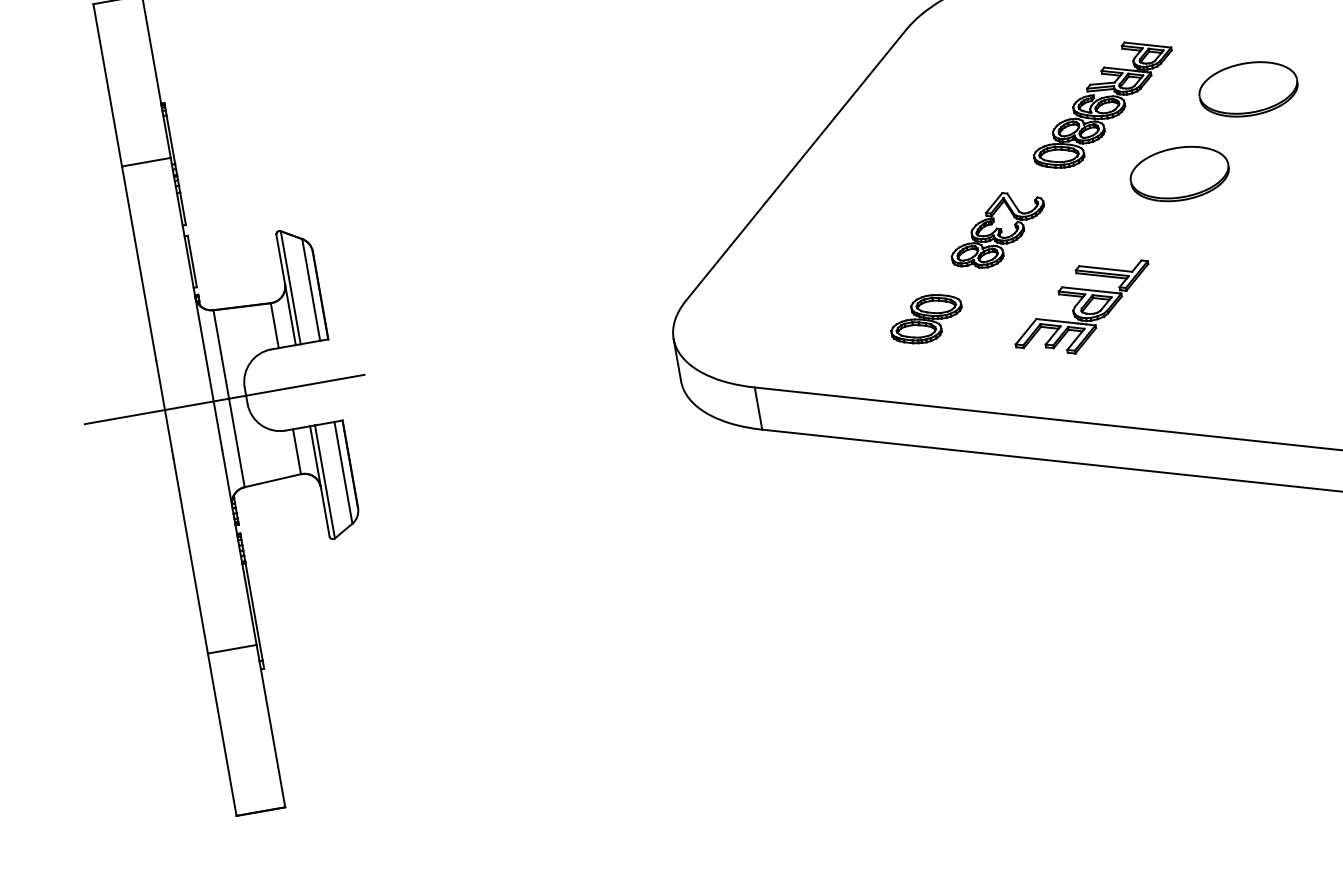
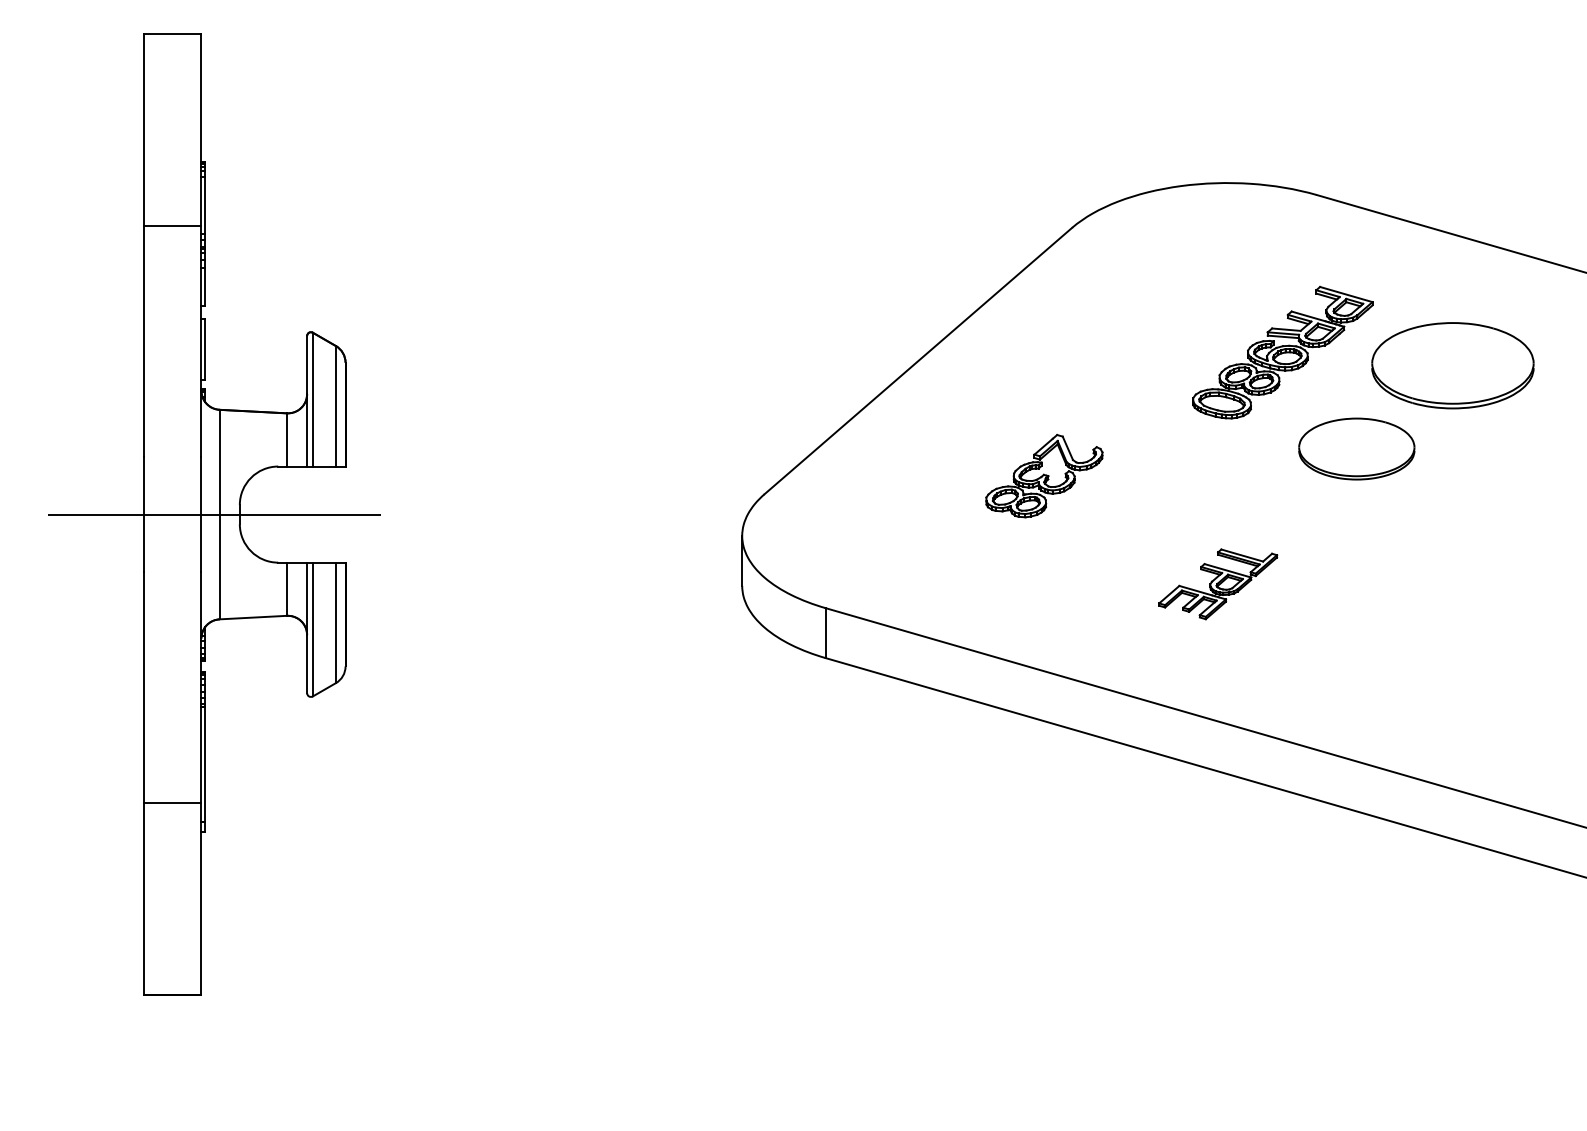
part: (1248, 89) -> (1452, 365), size x1.4
part: (997, 230) -> (1044, 476), moved
part: (1082, 309) -> (1217, 584), size x0.7
part: (926, 318) -> (1036, 563), removed

